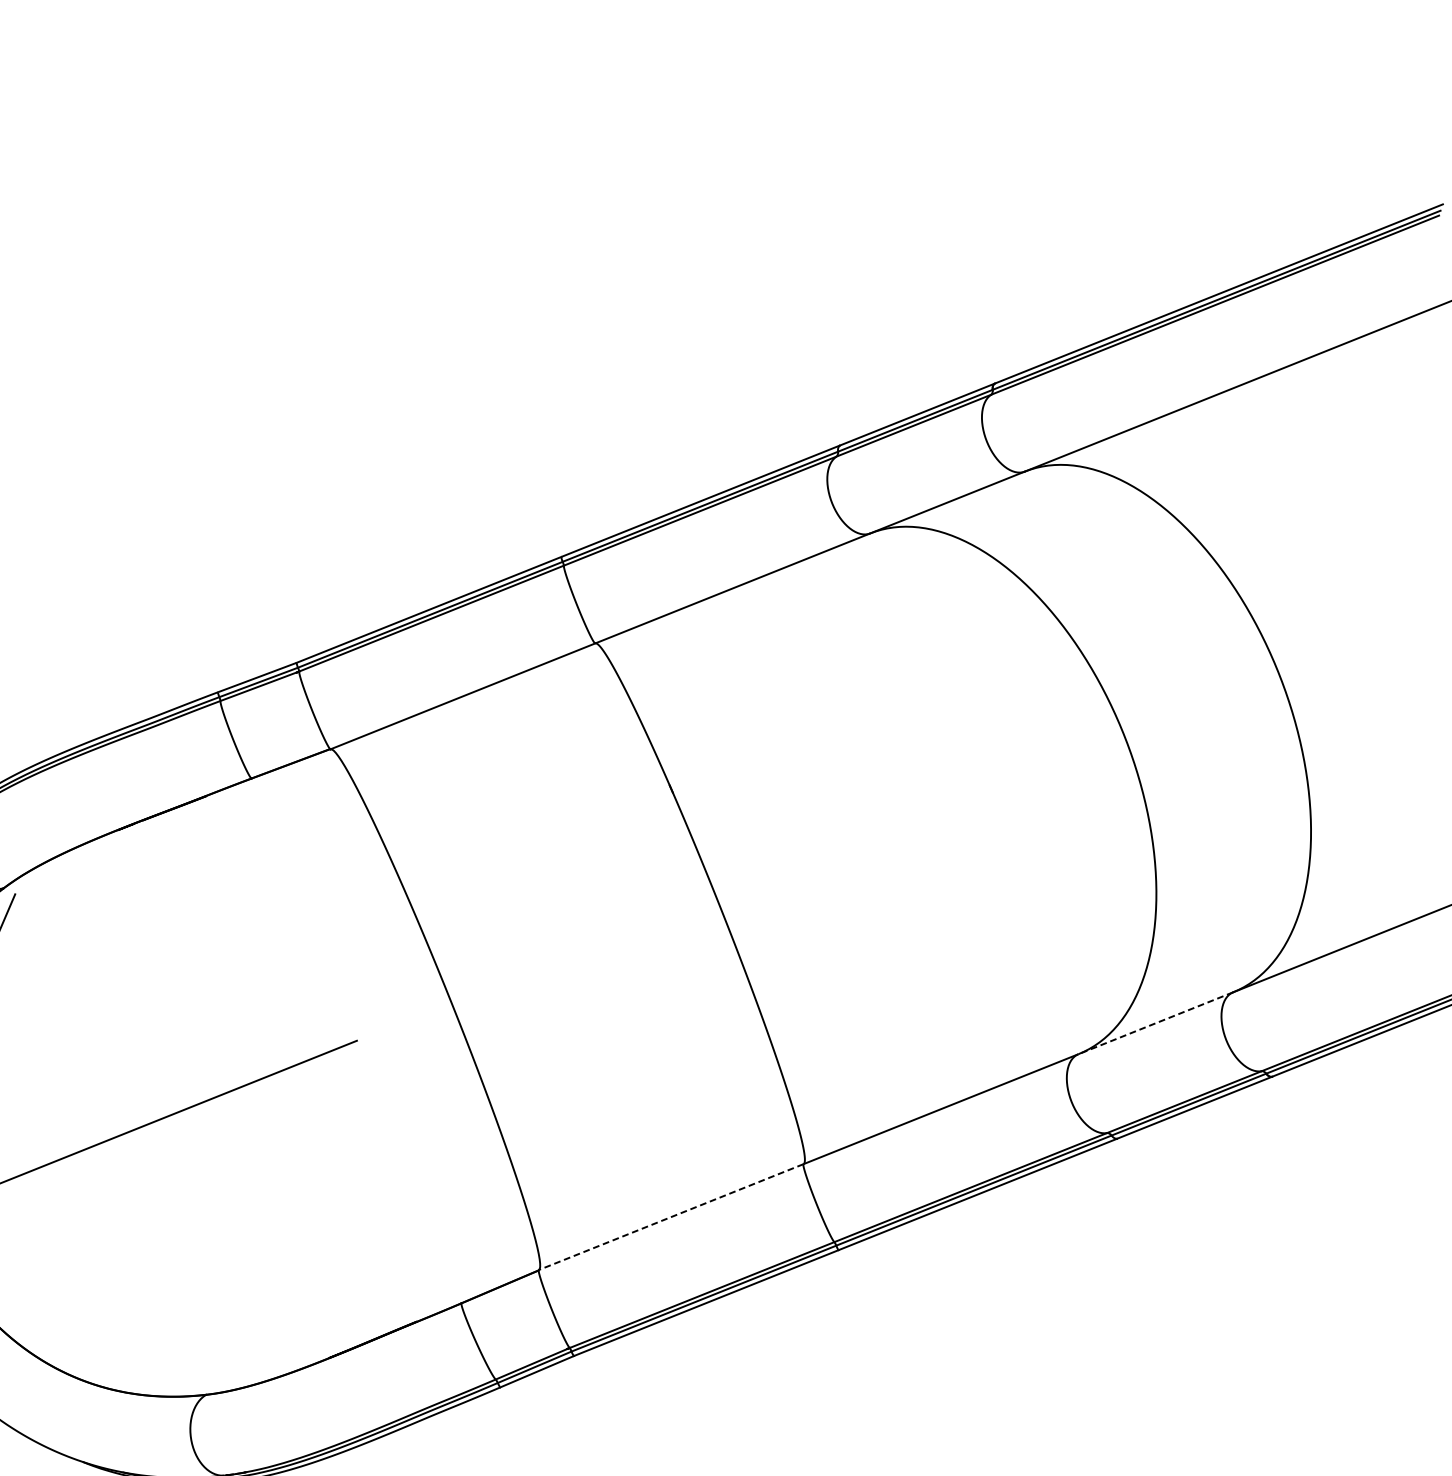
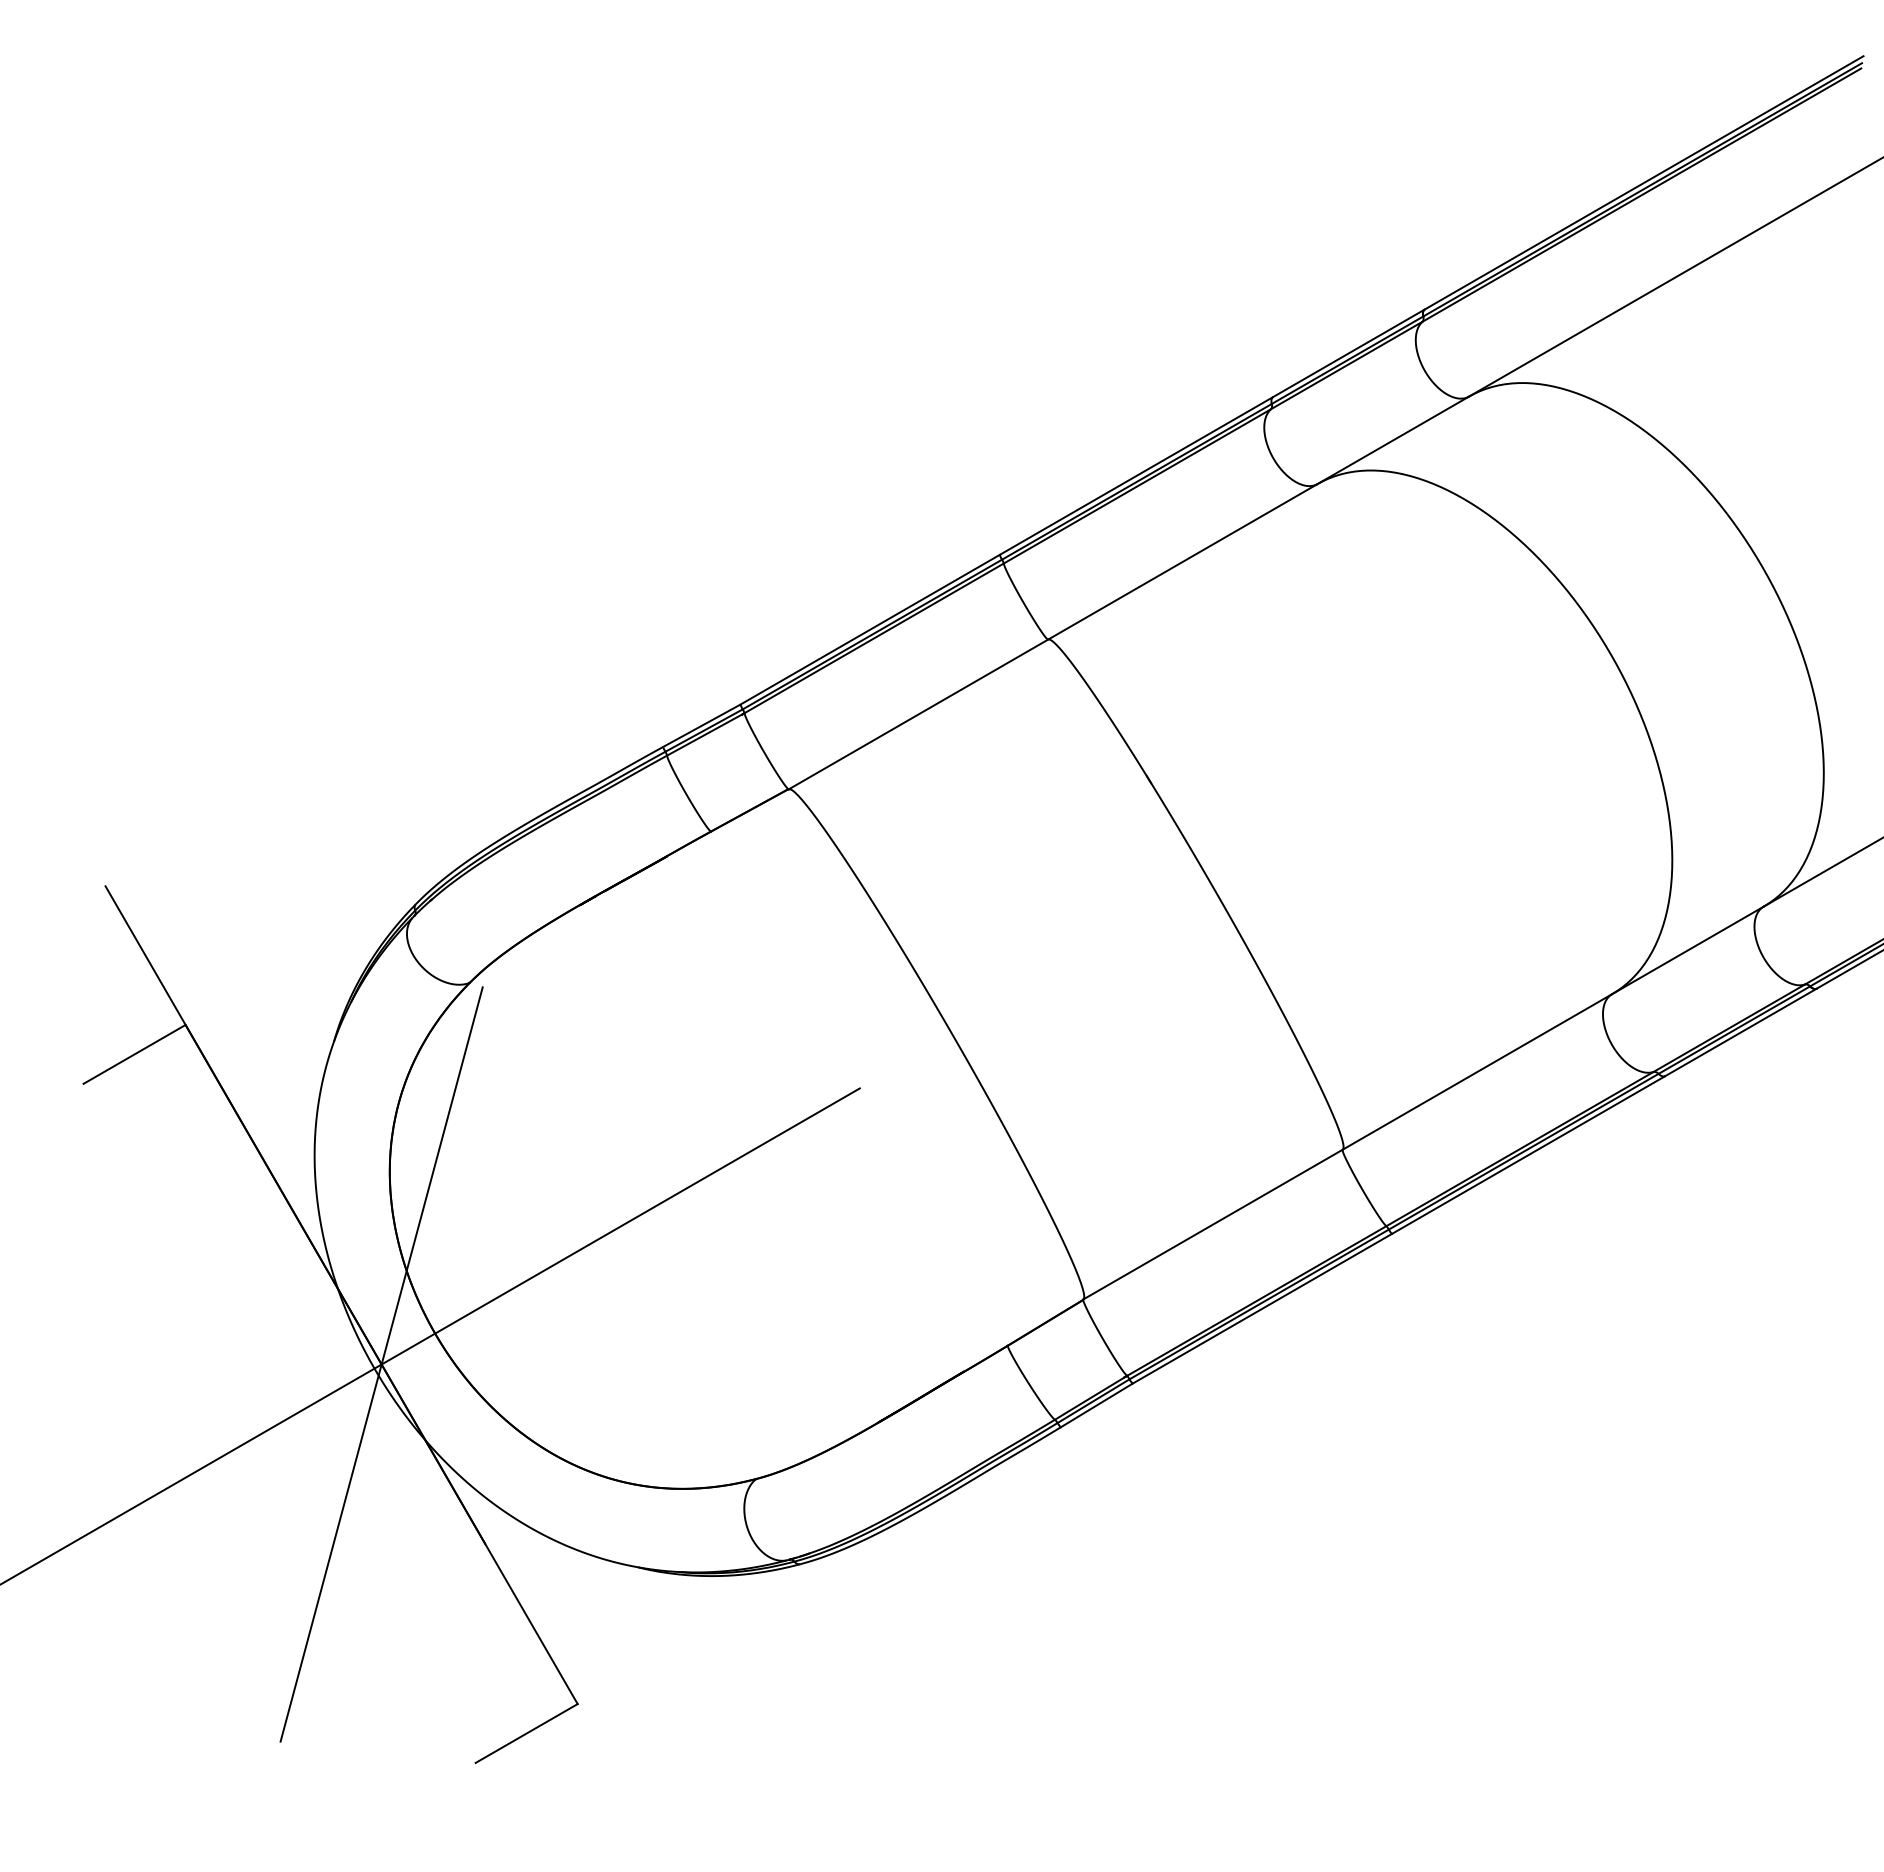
line: (1155, 1023) -> (1687, 950), dashed -> solid
line: (671, 1217) -> (1213, 1224), dashed -> solid

